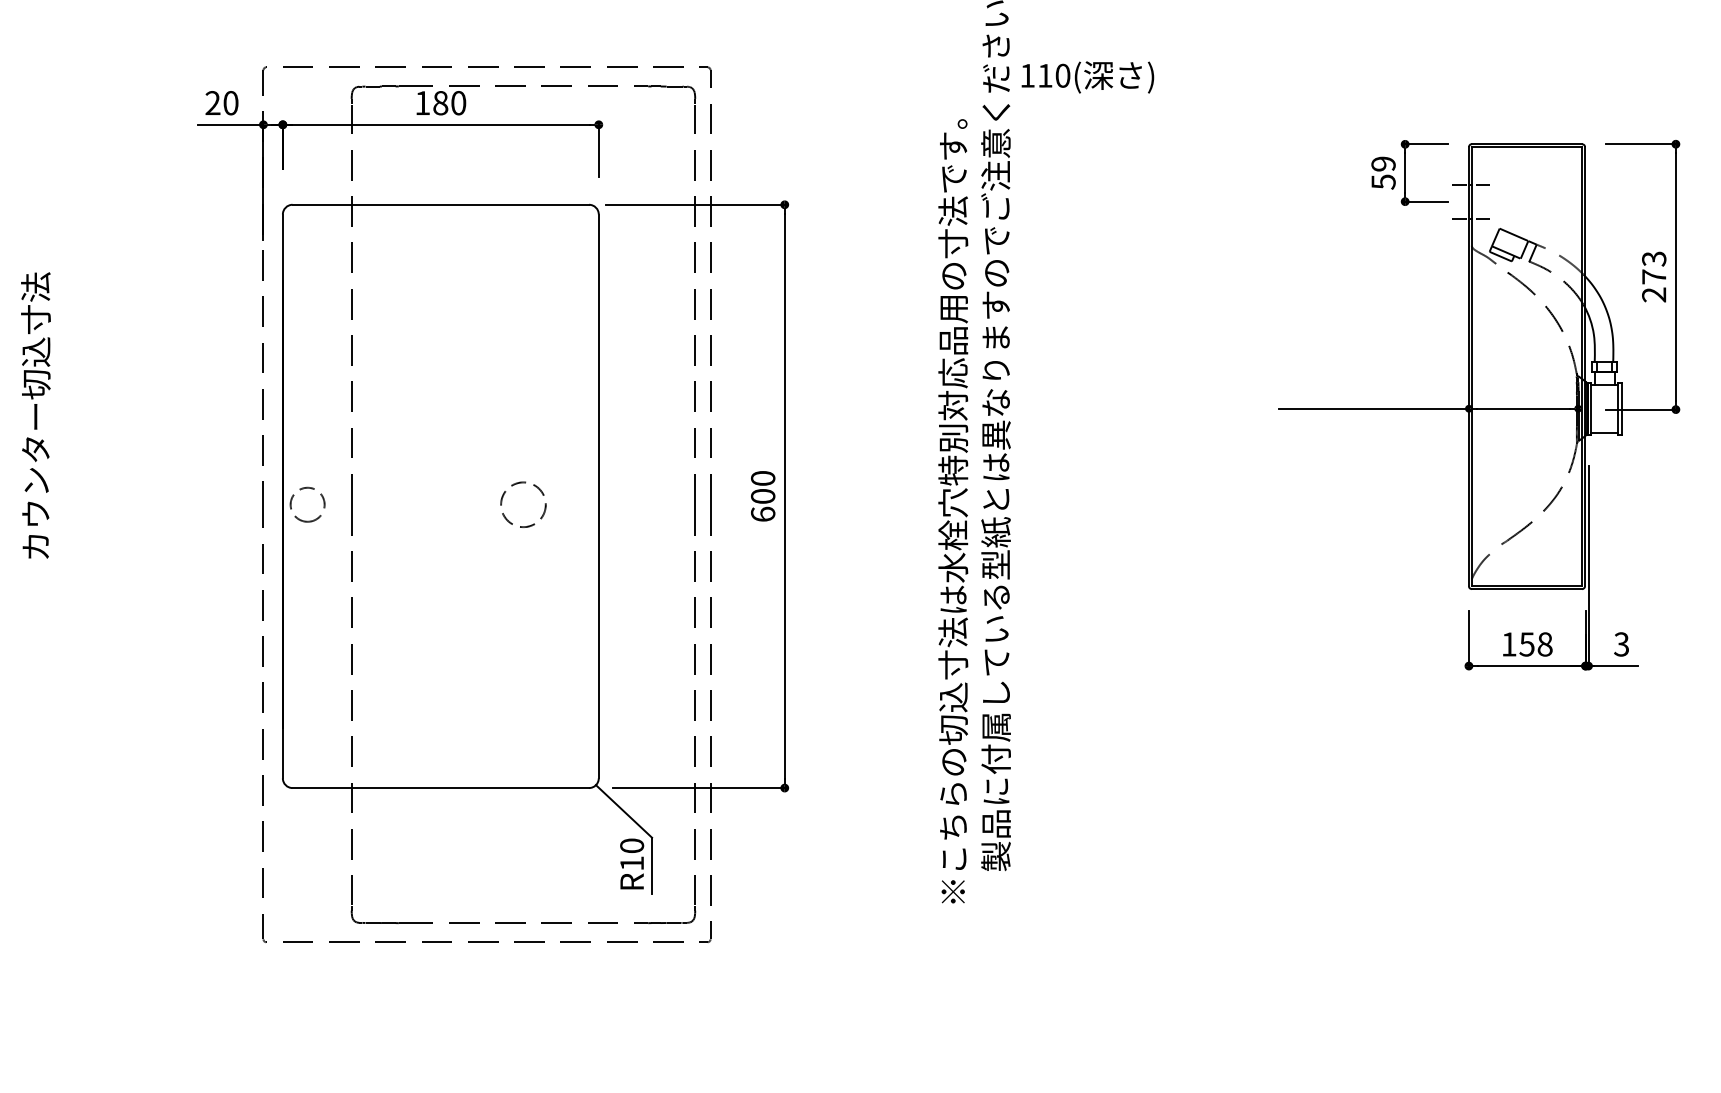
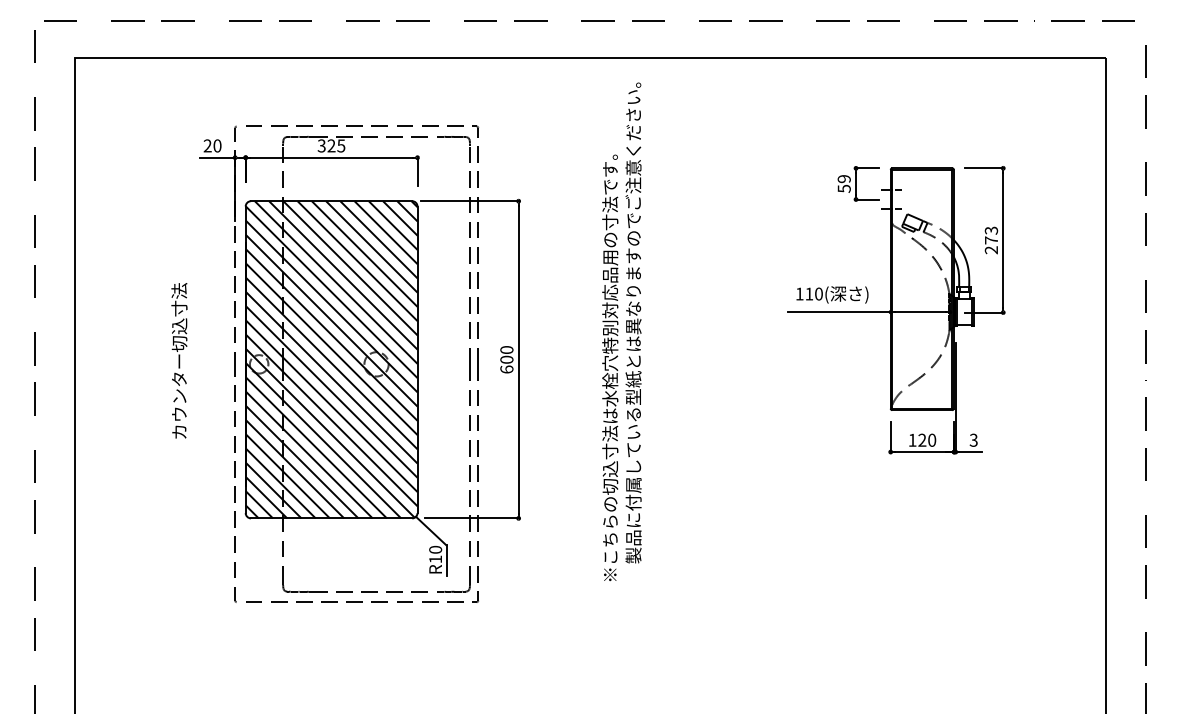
text: (1087, 76) -> (832, 294), moved
text: (440, 102) -> (331, 145), 180 -> 325
text: (36, 414) -> (179, 360), moved
hatch: (440, 495) -> (331, 359), added
text: (1536, 642) -> (927, 439), 158 -> 120

